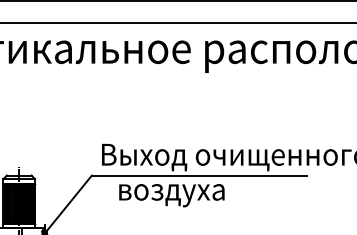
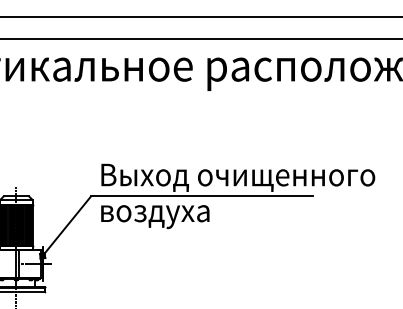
text: (172, 196) -> (155, 217), moved

